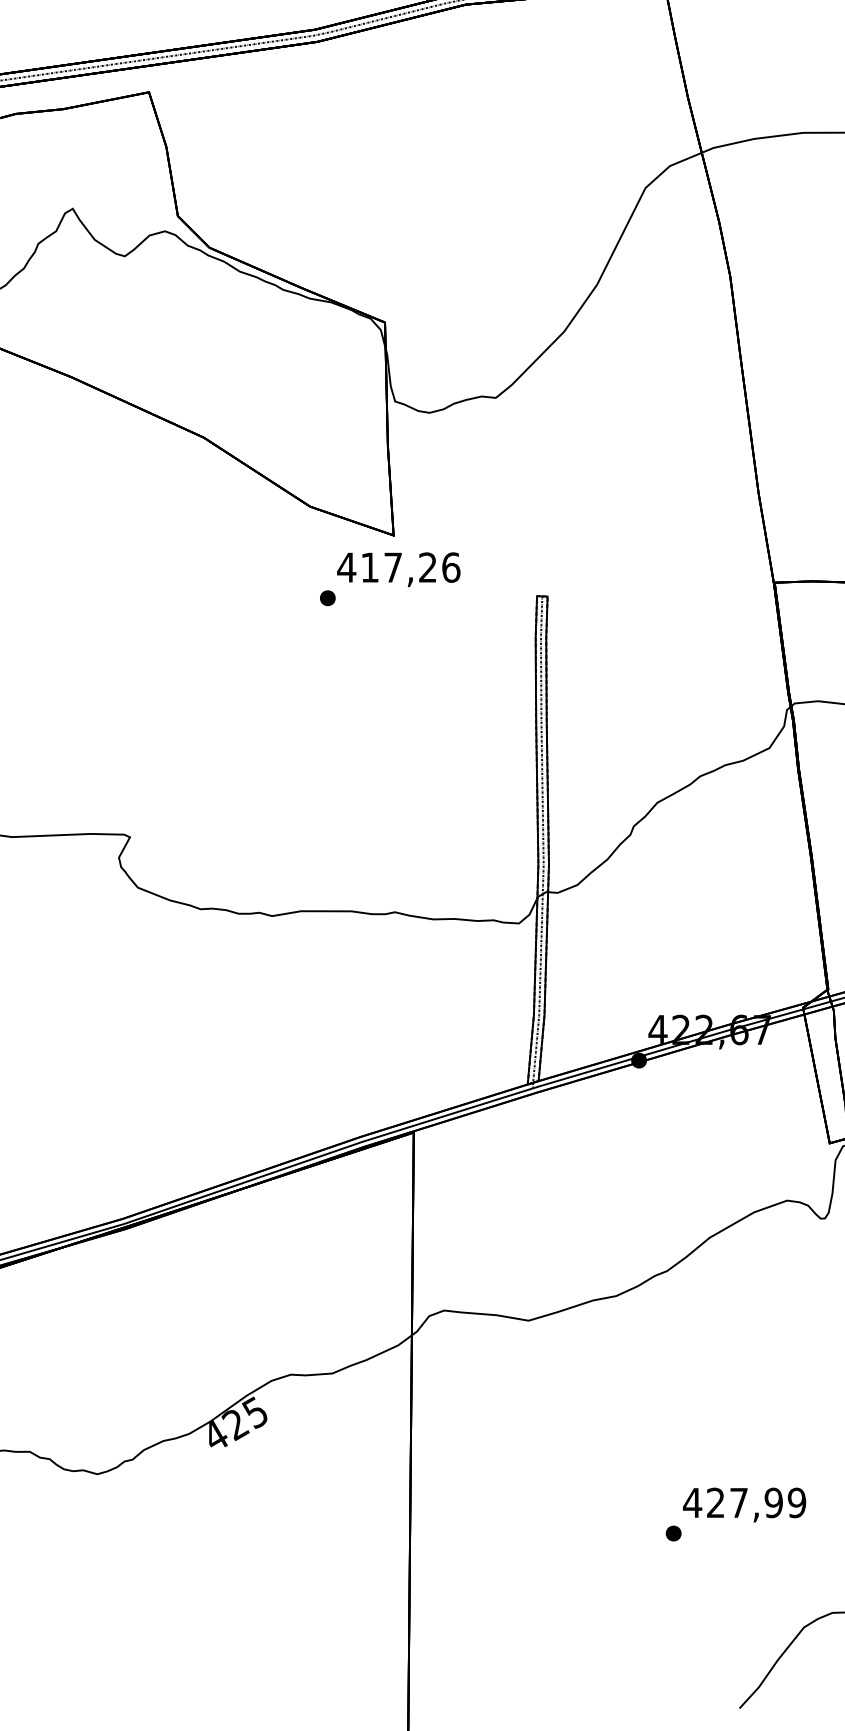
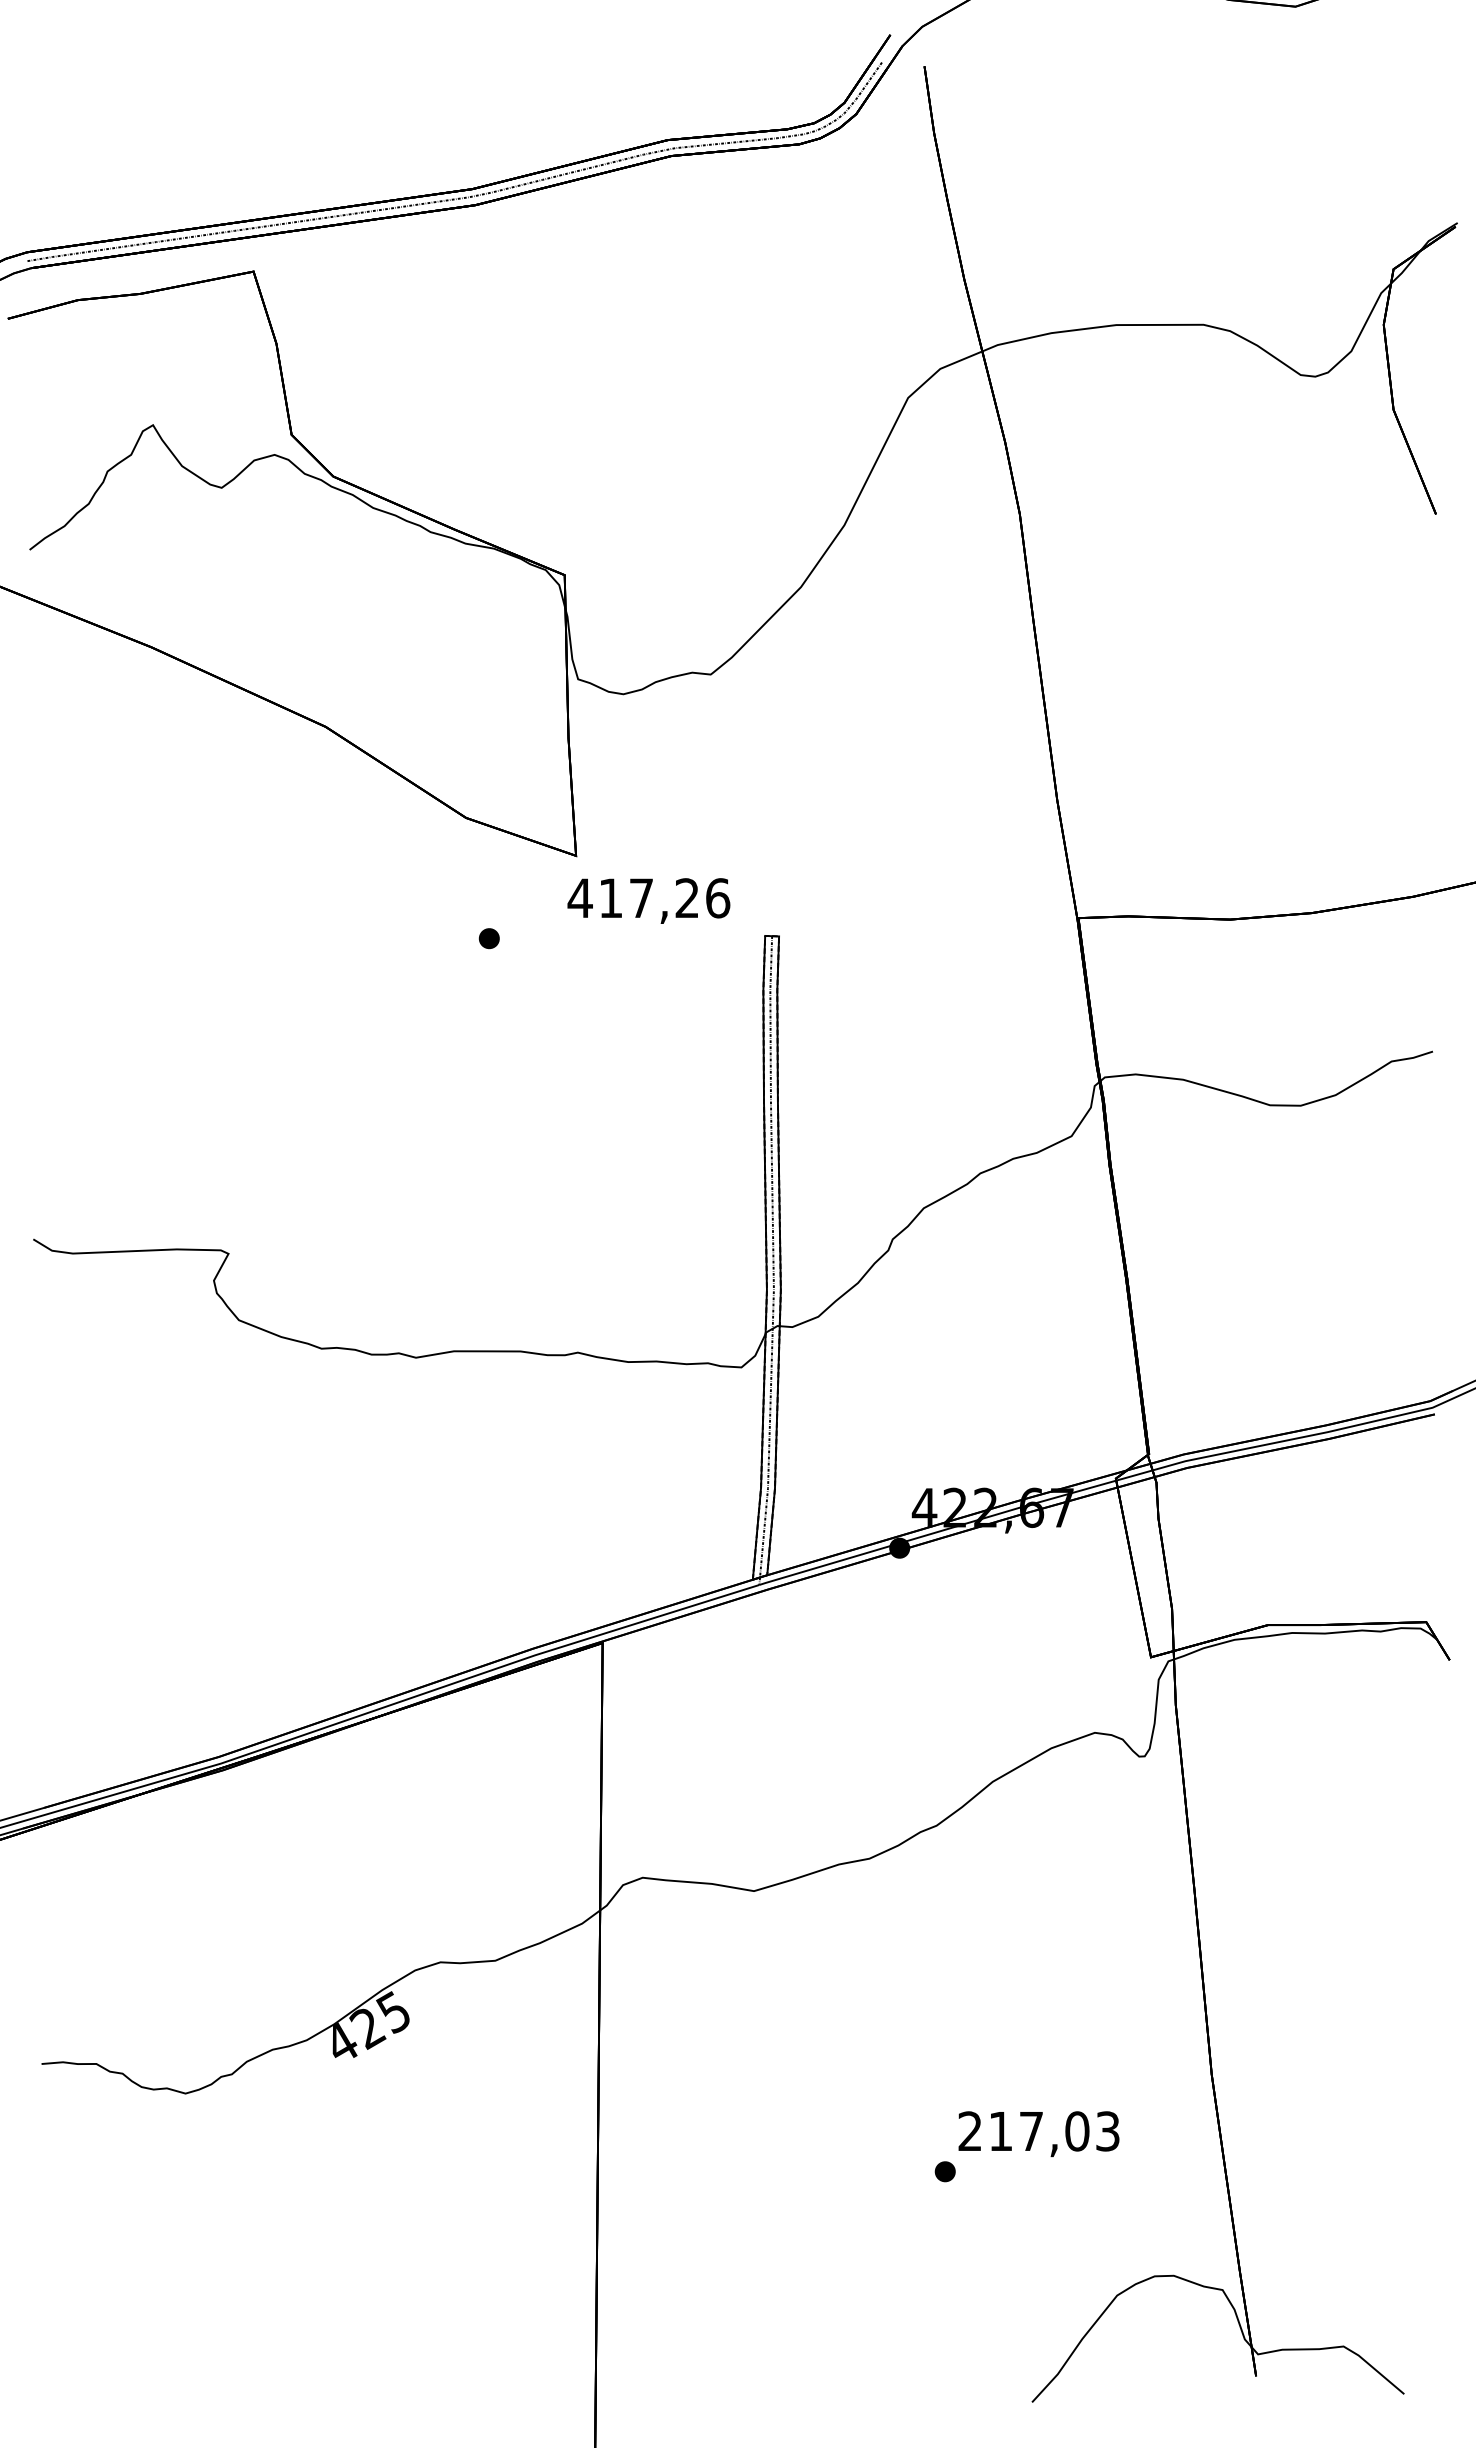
text: (398, 569) -> (648, 900), moved
text: (744, 1503) -> (1038, 2131), 427,99 -> 217,03

